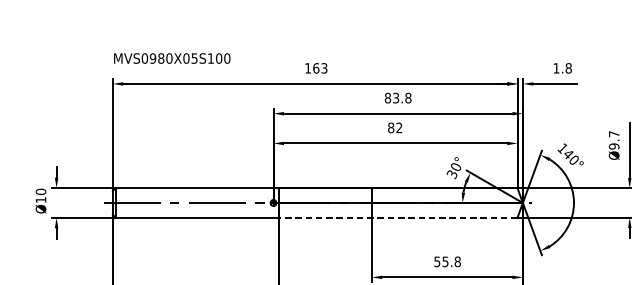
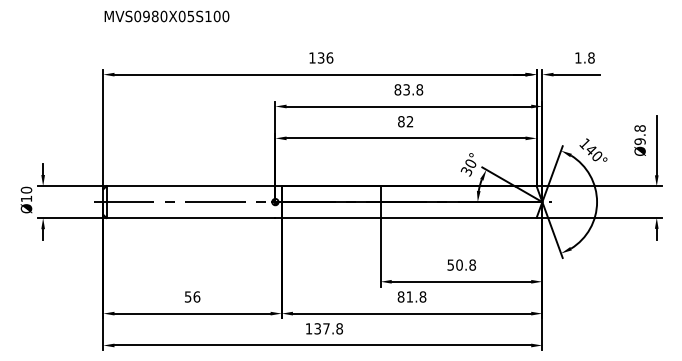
text: (171, 58) -> (166, 16), moved
text: (320, 67) -> (325, 57), 163 -> 136
text: (613, 134) -> (639, 128), Ø9.7 -> Ø9.8
line: (397, 217) -> (408, 217), dashed -> solid
text: (445, 261) -> (459, 264), 55.8 -> 50.8

